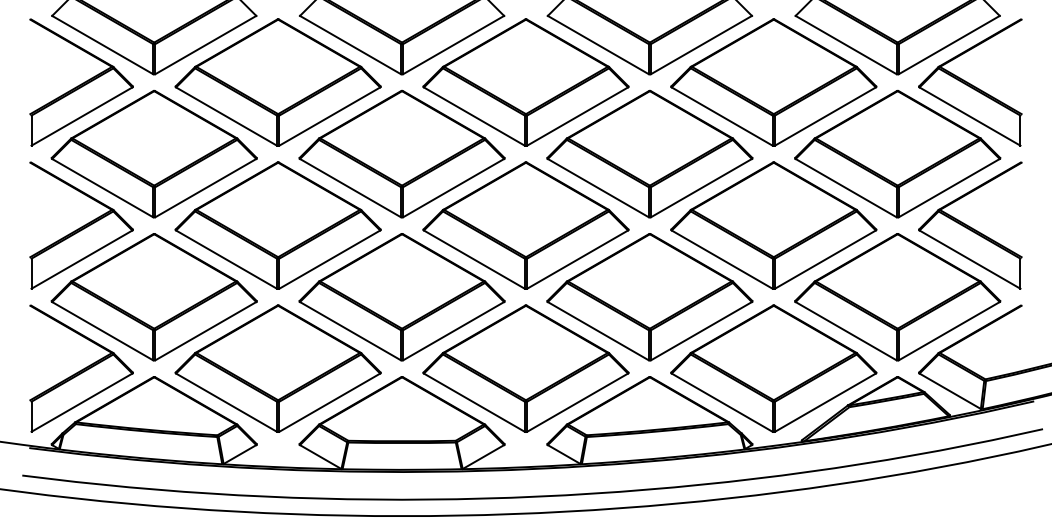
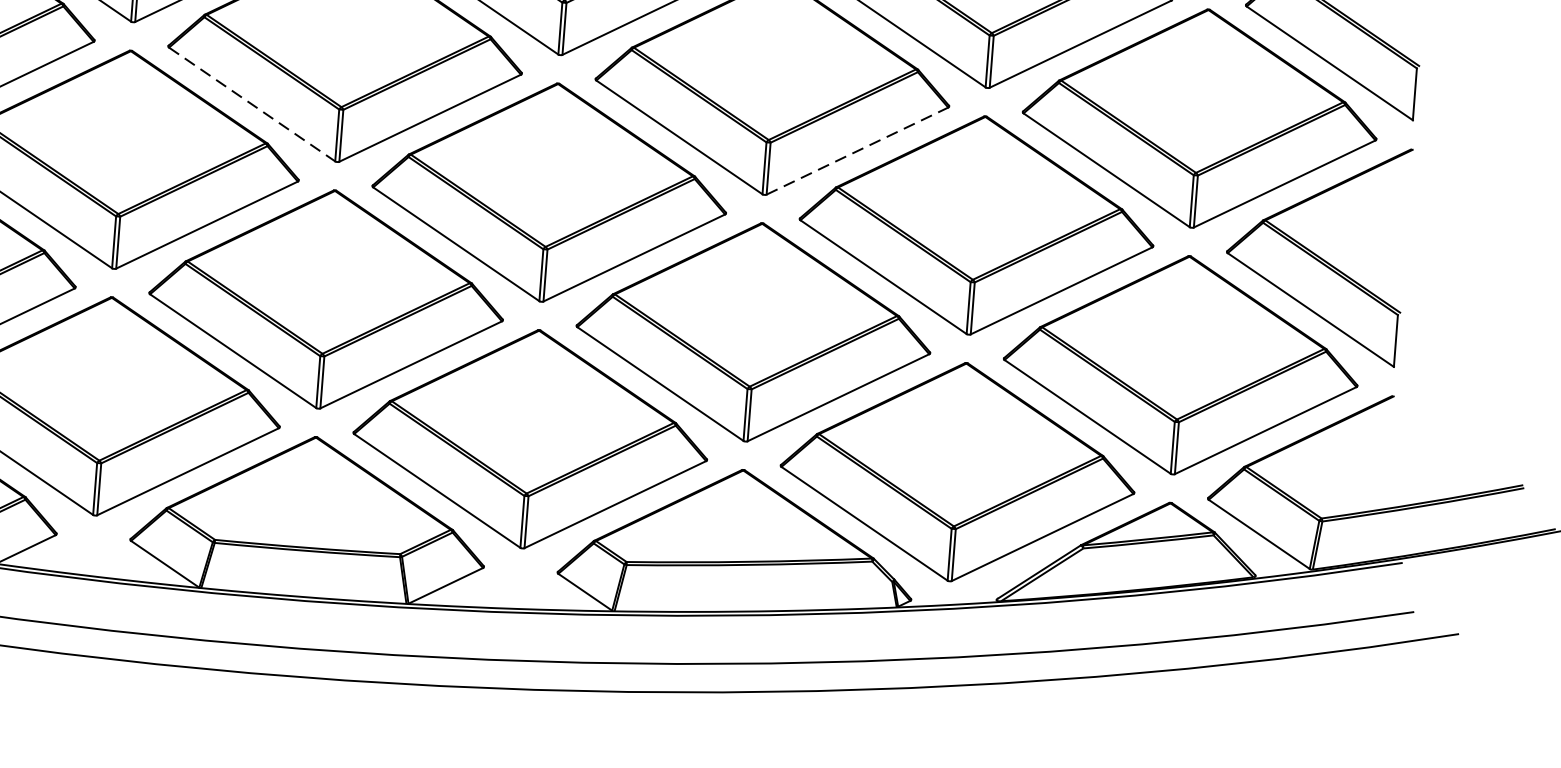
line: (701, 187) -> (857, 150), solid -> dashed
line: (350, 188) -> (252, 105), solid -> dashed

